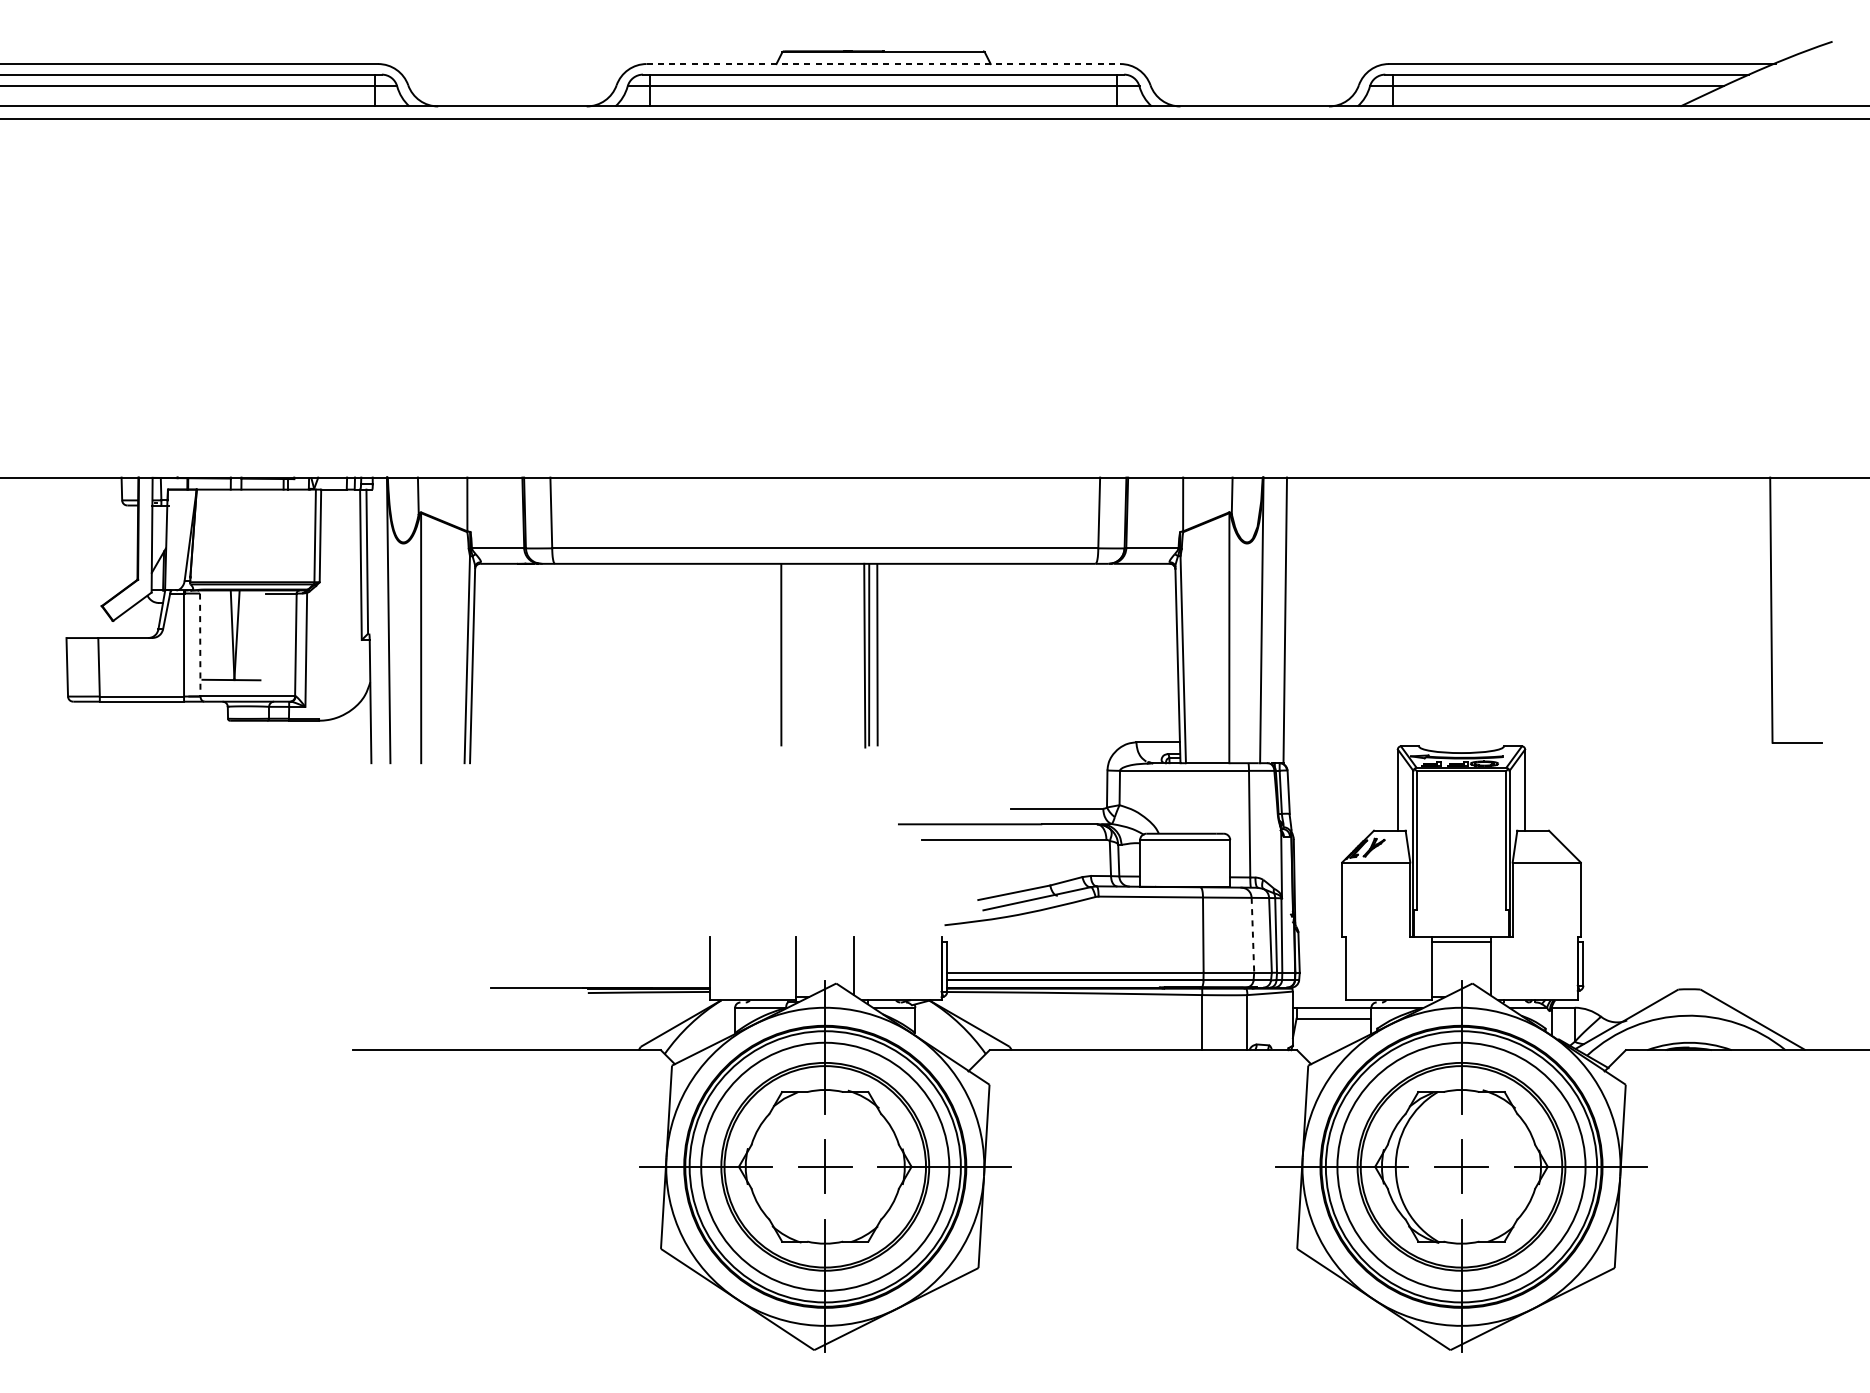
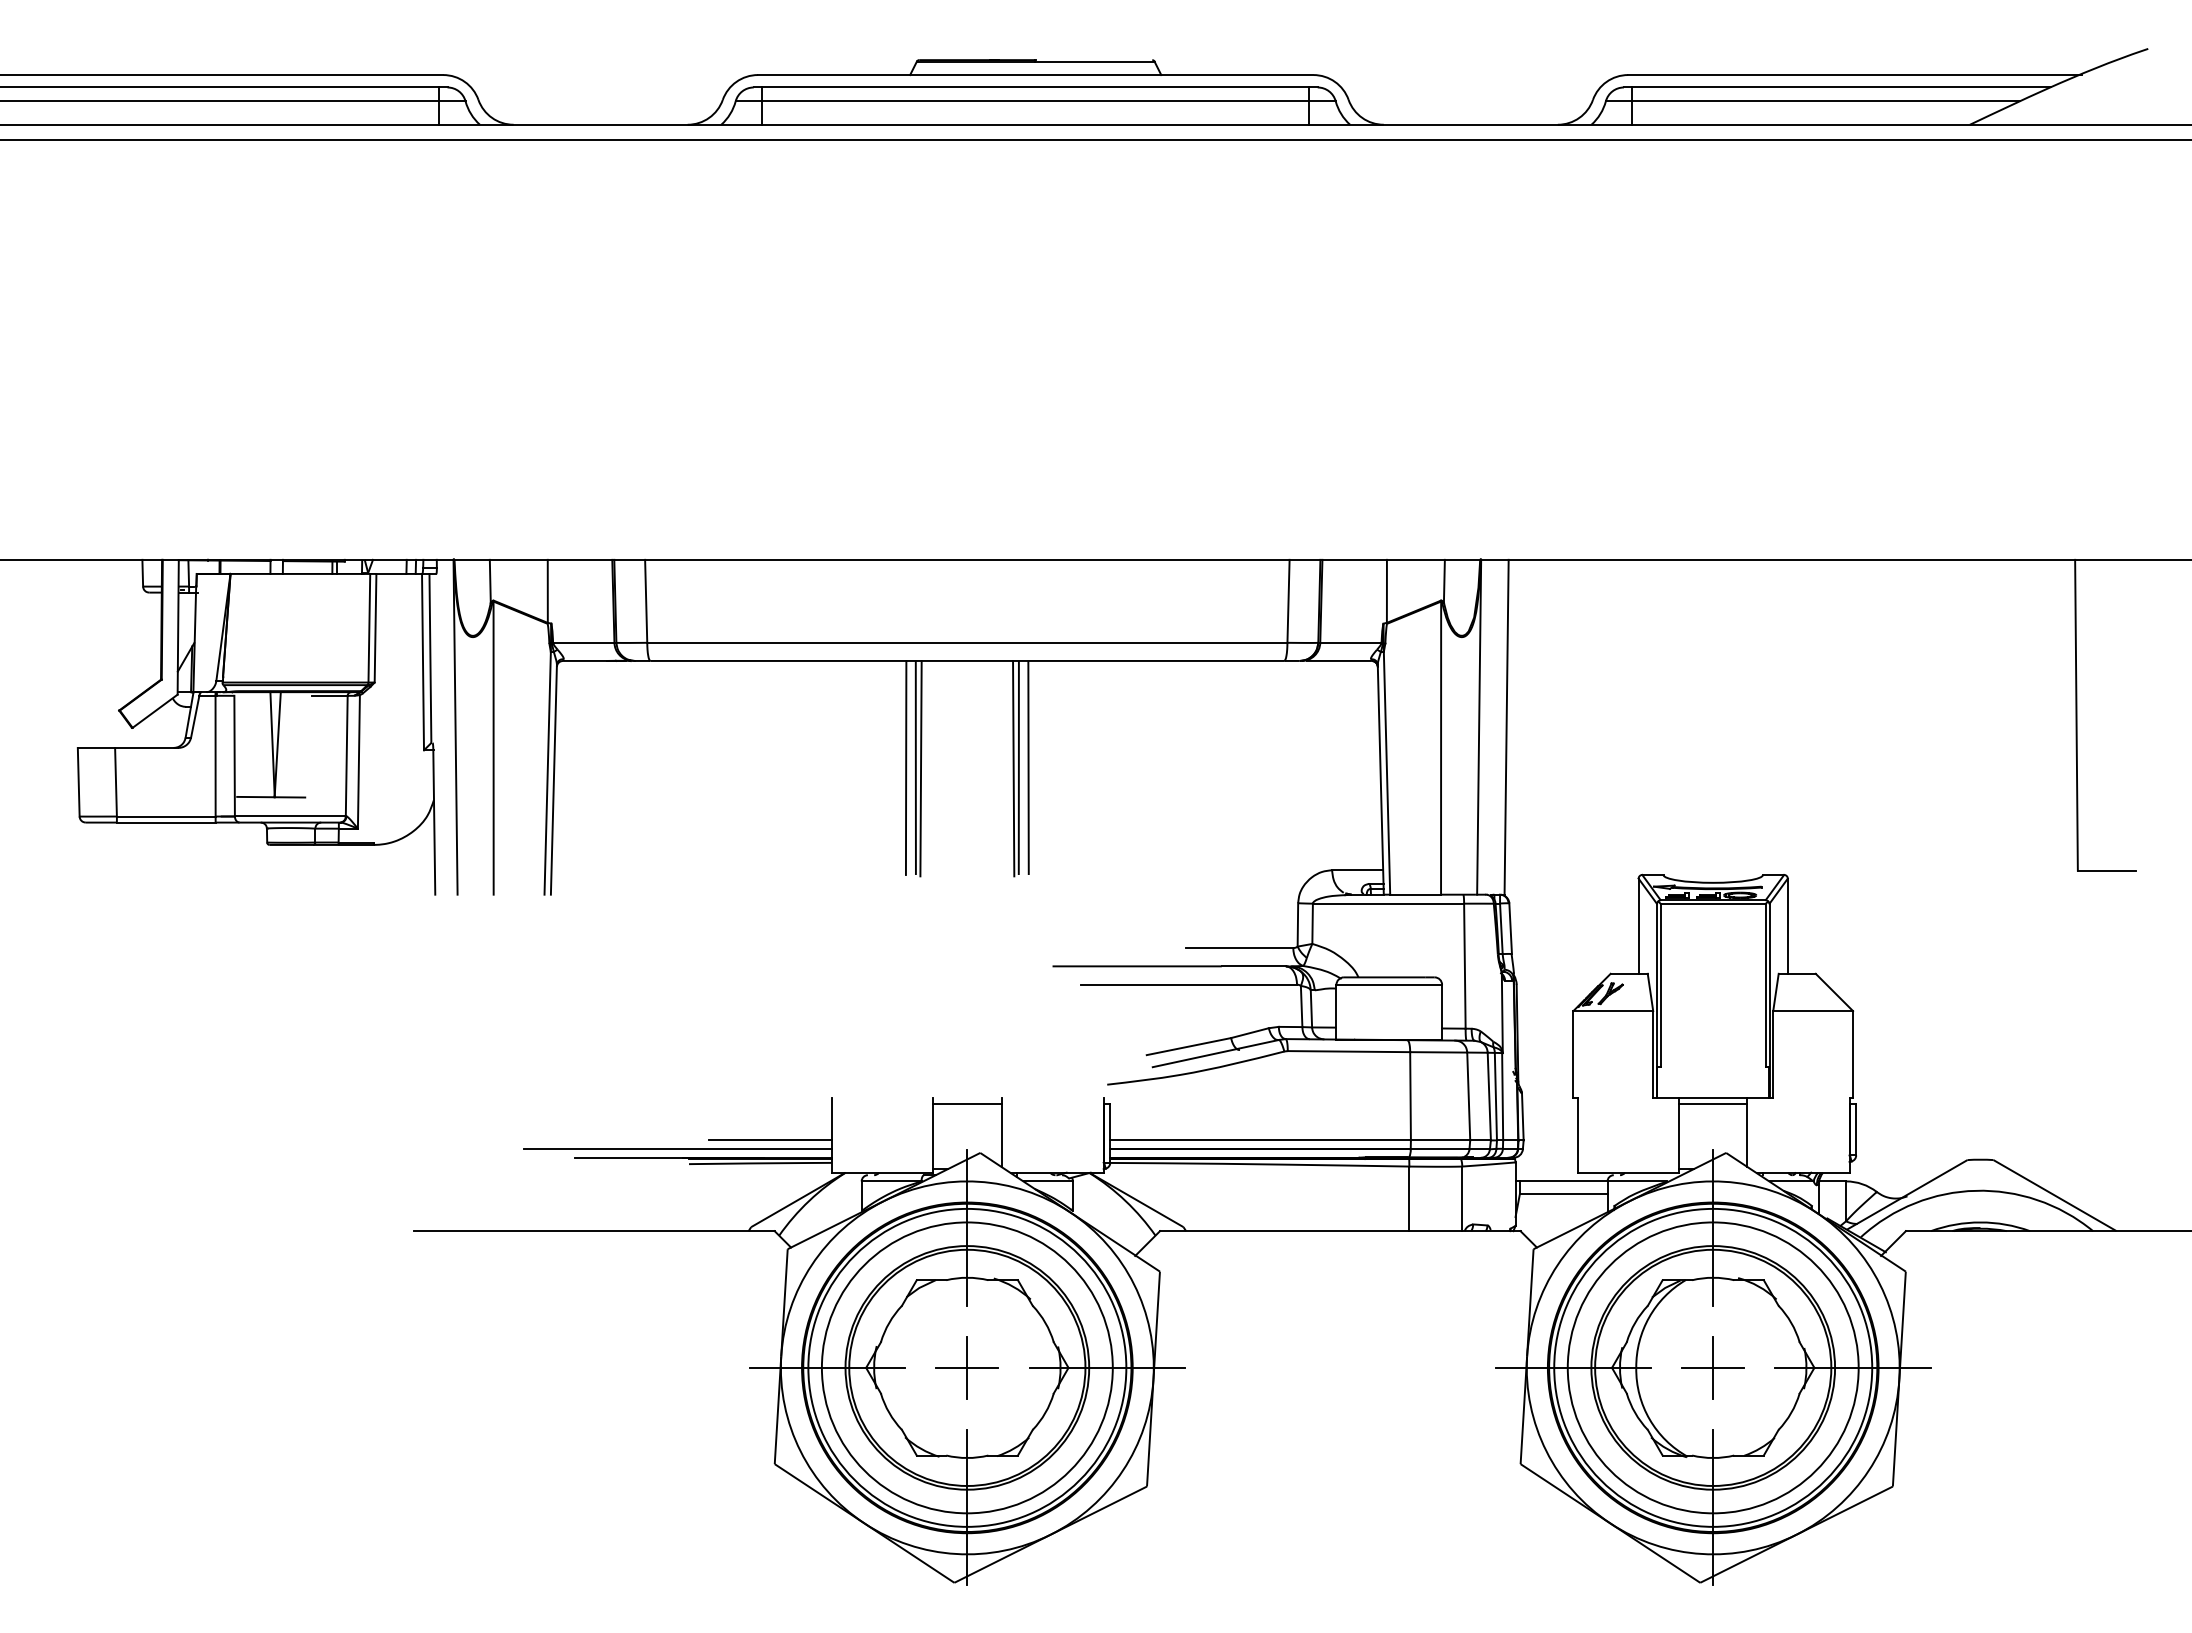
line: (883, 64) -> (1035, 75), dashed -> solid
line: (200, 645) -> (234, 756), dashed -> solid
line: (772, 654) -> (905, 767), added
line: (785, 655) -> (920, 768), added
line: (1252, 935) -> (1468, 1096), dashed -> solid
line: (825, 942) -> (967, 1104), added
line: (656, 972) -> (769, 1140), added
line: (578, 980) -> (677, 1149), added

